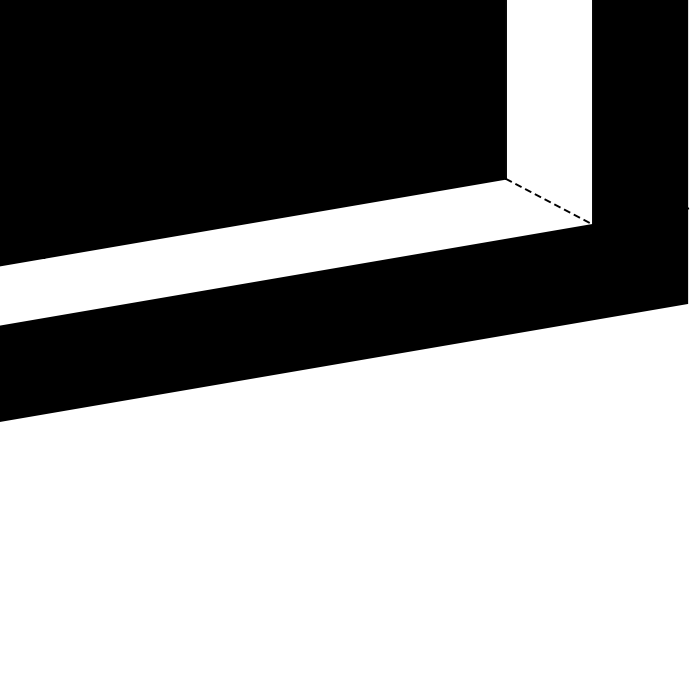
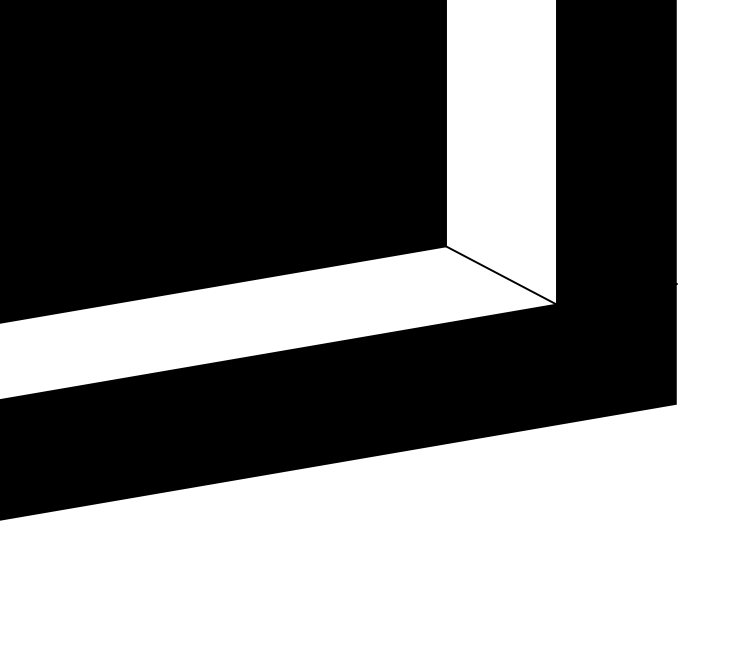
line: (549, 201) -> (501, 275), dashed -> solid

